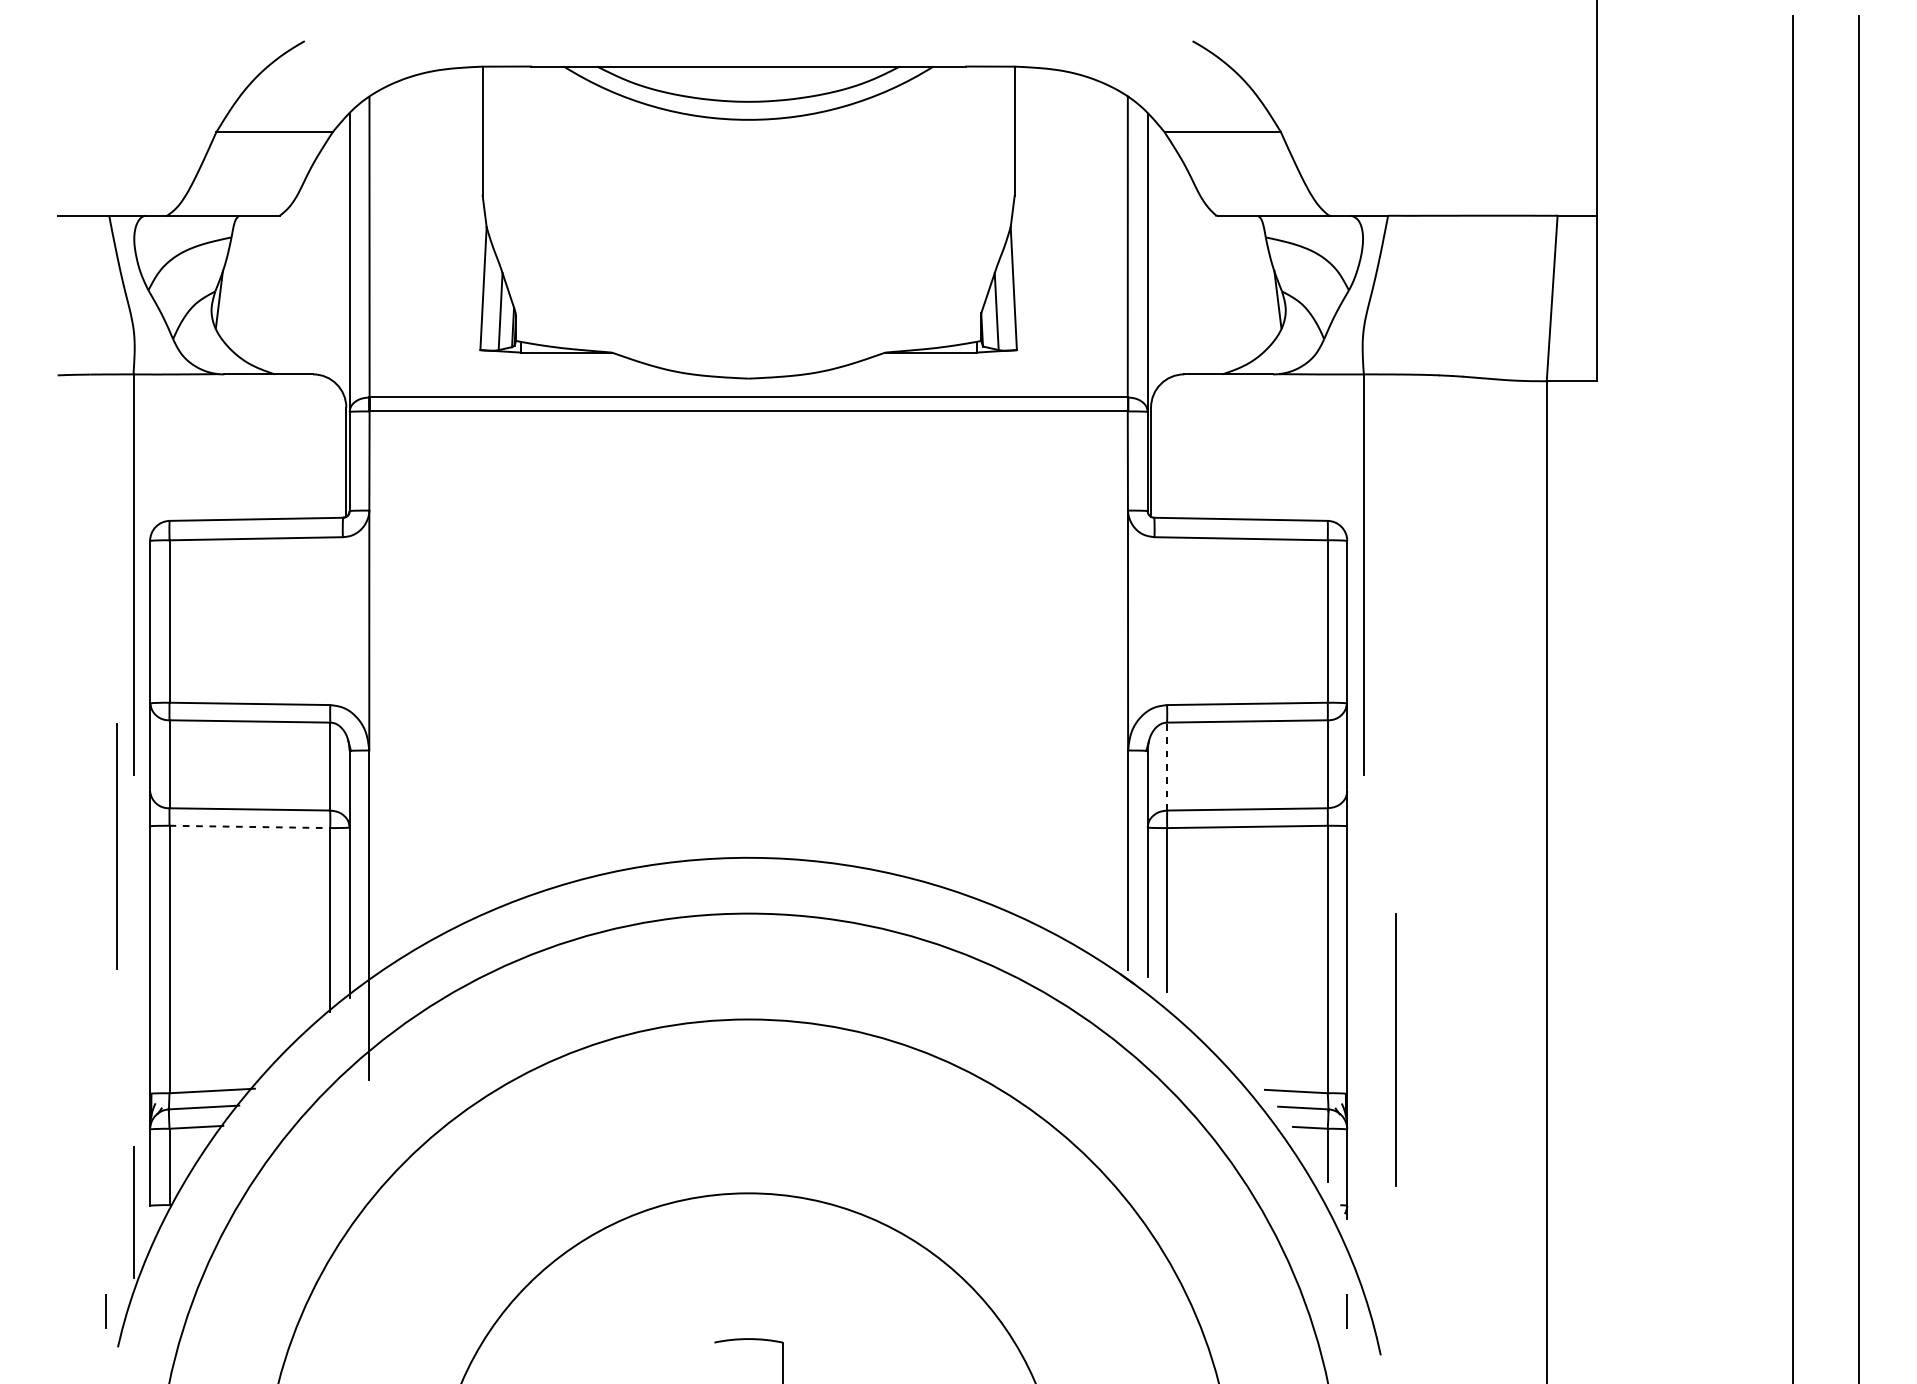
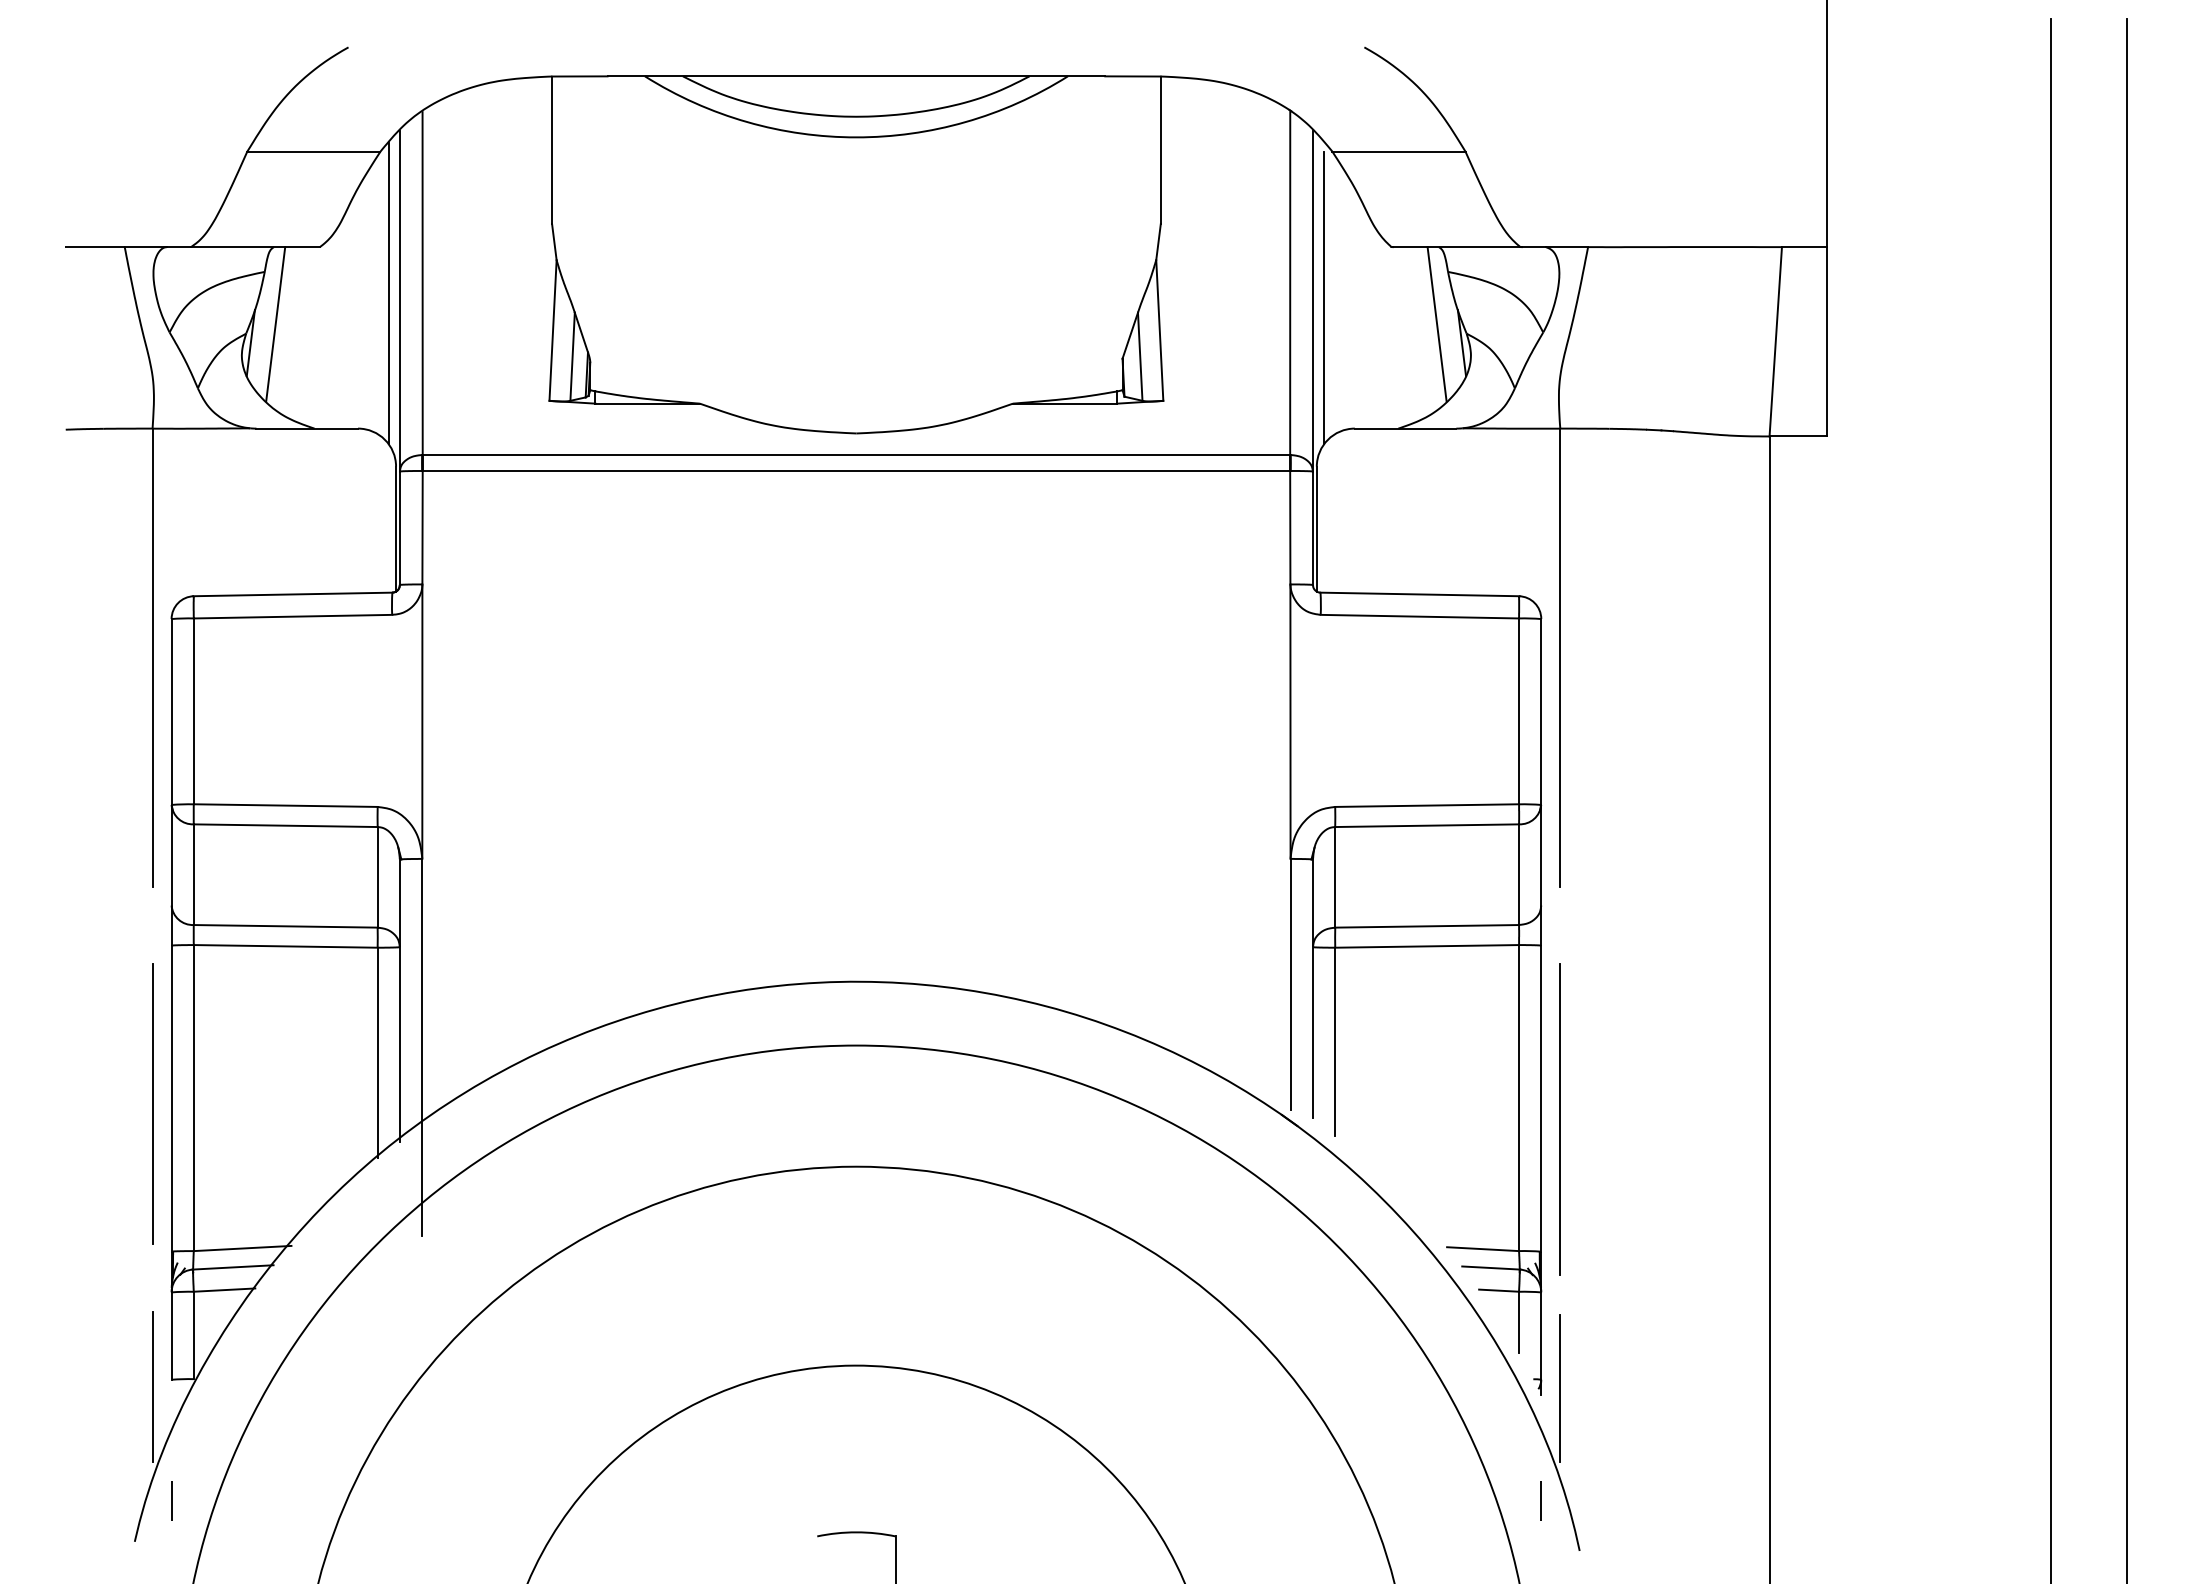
line: (339, 256) -> (388, 293), added
line: (1157, 260) -> (1324, 298), added
line: (240, 282) -> (275, 323), added
line: (1255, 282) -> (1436, 323), added
line: (1167, 765) -> (1335, 876), dashed -> solid
line: (249, 827) -> (285, 946), dashed -> solid
line: (116, 845) -> (152, 1103), moved
line: (1395, 1049) -> (1559, 1119), moved
line: (1364, 1213) -> (1560, 1388), added
line: (105, 1311) -> (171, 1500), moved

